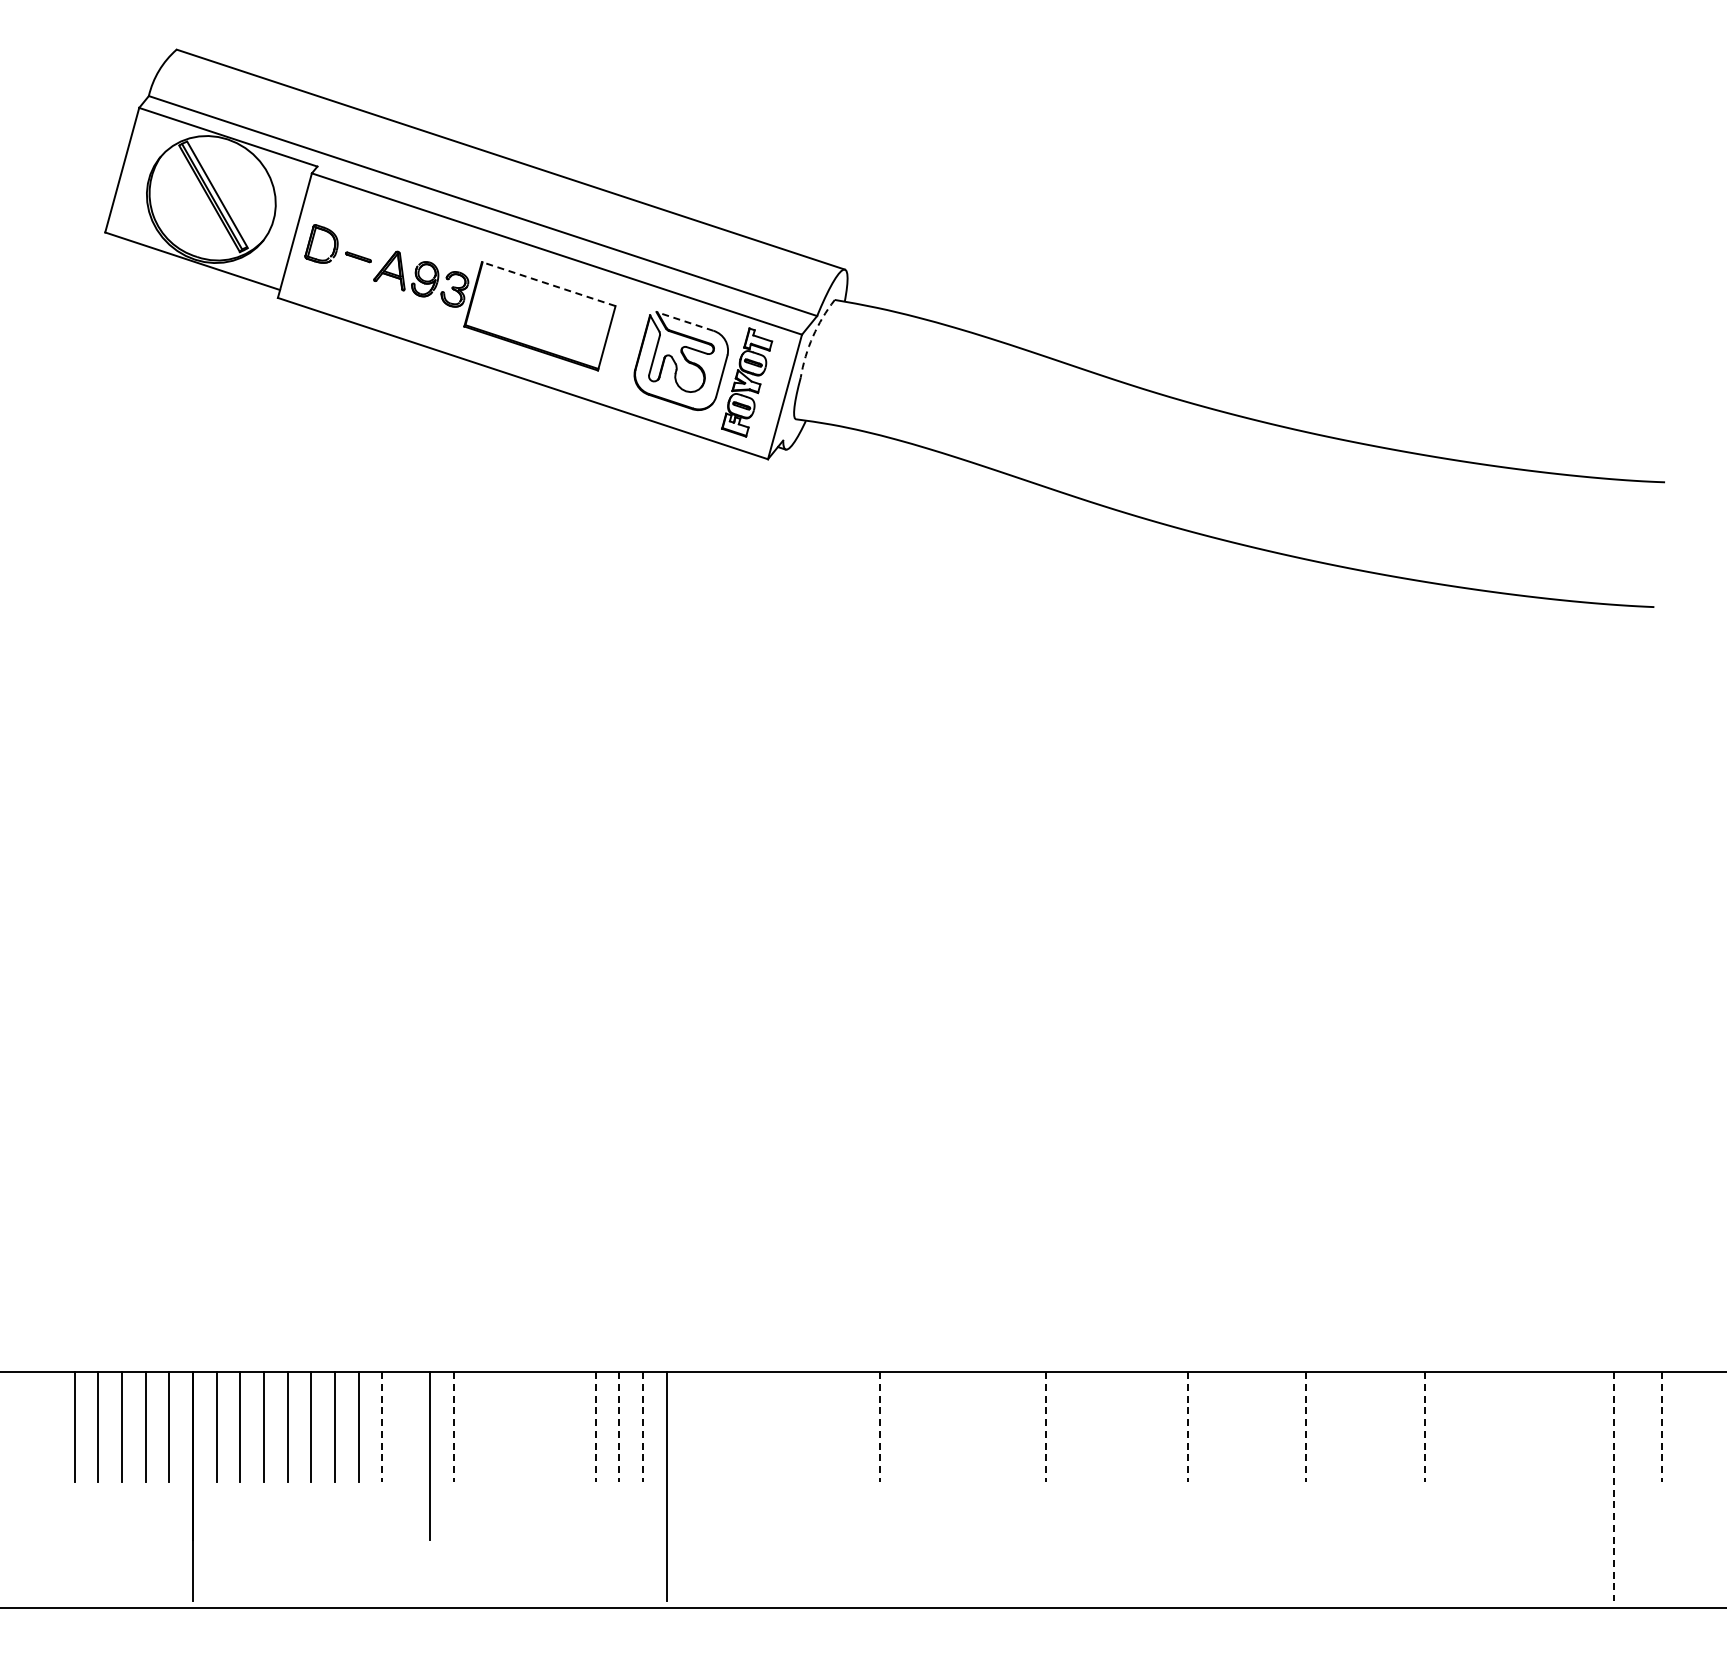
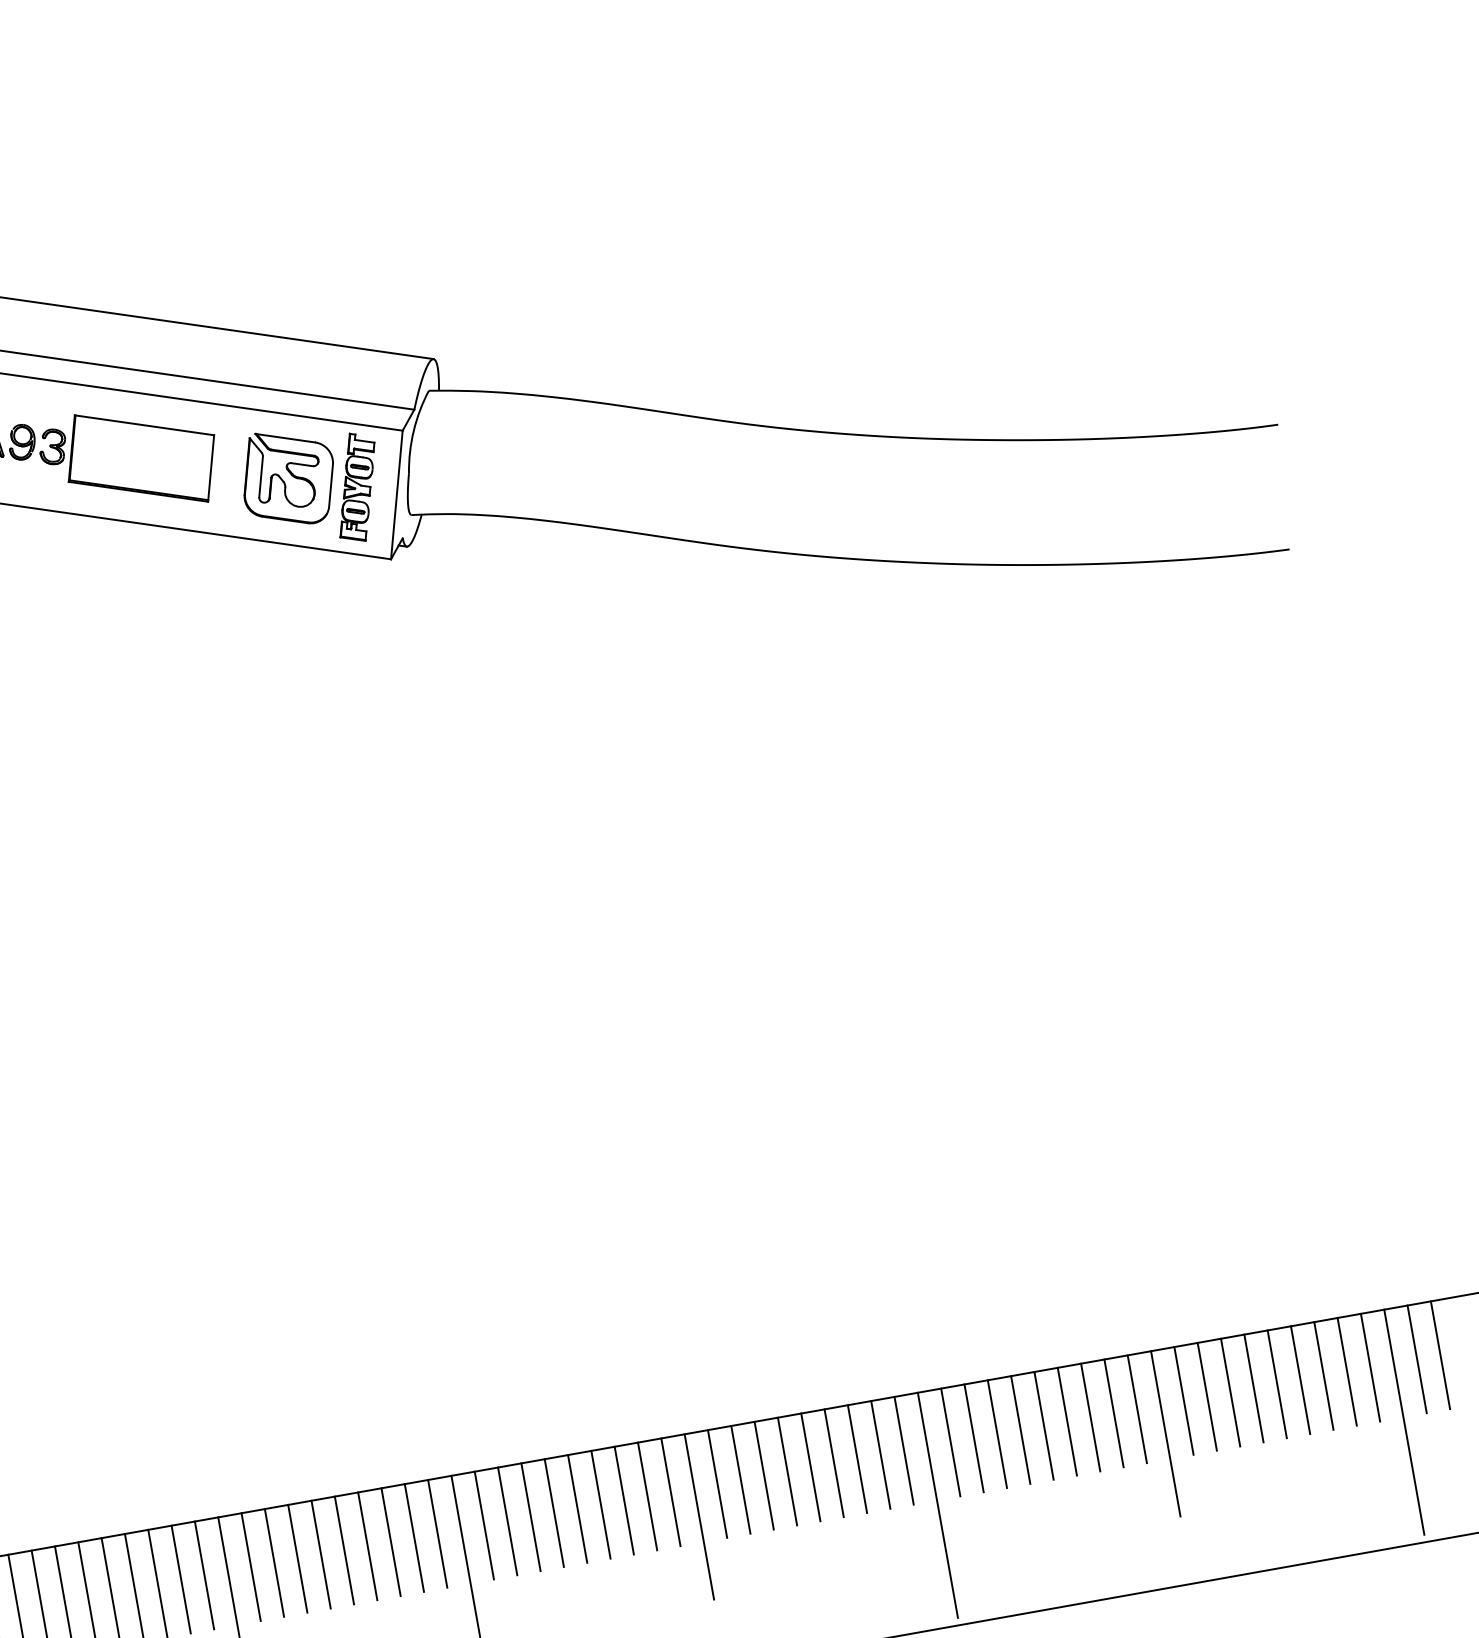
line: (548, 283) -> (144, 424), dashed -> solid
line: (684, 321) -> (284, 438), dashed -> solid
arc: (812, 336) -> (413, 430), dashed -> solid
line: (382, 1426) -> (181, 1579), dashed -> solid
line: (406, 1426) -> (204, 1574), added
line: (453, 1426) -> (251, 1566), dashed -> solid
line: (477, 1426) -> (274, 1562), added
line: (500, 1426) -> (297, 1558), added
line: (524, 1426) -> (320, 1554), added
line: (548, 1426) -> (344, 1550), added
line: (571, 1426) -> (367, 1546), added
line: (595, 1426) -> (390, 1541), dashed -> solid
line: (619, 1426) -> (414, 1537), dashed -> solid
line: (643, 1426) -> (438, 1533), dashed -> solid
line: (690, 1426) -> (484, 1525), added
line: (714, 1426) -> (507, 1520), added
line: (737, 1426) -> (530, 1516), added
line: (761, 1426) -> (554, 1512), added
line: (785, 1426) -> (577, 1508), added
line: (808, 1426) -> (600, 1504), added
line: (832, 1426) -> (624, 1500), added
line: (856, 1426) -> (647, 1496), added
line: (879, 1426) -> (670, 1491), dashed -> solid
line: (927, 1426) -> (717, 1483), added
line: (950, 1426) -> (740, 1479), added
line: (974, 1426) -> (763, 1475), added
line: (998, 1426) -> (787, 1471), added
line: (1022, 1426) -> (811, 1466), added
line: (1045, 1426) -> (833, 1462), dashed -> solid
line: (1069, 1426) -> (857, 1458), added
line: (1093, 1426) -> (881, 1454), added
line: (1116, 1426) -> (903, 1450), added
line: (1164, 1426) -> (951, 1442), added
line: (1187, 1426) -> (973, 1437), dashed -> solid
line: (1211, 1426) -> (997, 1433), added
line: (1235, 1426) -> (1020, 1429), added
line: (1258, 1426) -> (1043, 1425), added
line: (1282, 1426) -> (1067, 1421), added
line: (1306, 1426) -> (1090, 1417), dashed -> solid
line: (1329, 1426) -> (1113, 1413), added
line: (1353, 1426) -> (1137, 1408), added
line: (1401, 1426) -> (1184, 1400), added
line: (1424, 1426) -> (1206, 1396), dashed -> solid
line: (1448, 1426) -> (1230, 1392), added
line: (1472, 1426) -> (1254, 1388), added
line: (1495, 1426) -> (1276, 1383), added
line: (1519, 1426) -> (1300, 1379), added
line: (1543, 1426) -> (1324, 1375), added
line: (1566, 1426) -> (1346, 1371), added
line: (1590, 1426) -> (1370, 1367), added
line: (1637, 1426) -> (1416, 1359), added
line: (1661, 1426) -> (1440, 1354), dashed -> solid
line: (903, 1456) -> (699, 1517), added
line: (1377, 1456) -> (1165, 1434), added
line: (1140, 1486) -> (937, 1505), added
line: (1614, 1487) -> (1404, 1423), dashed -> solid

